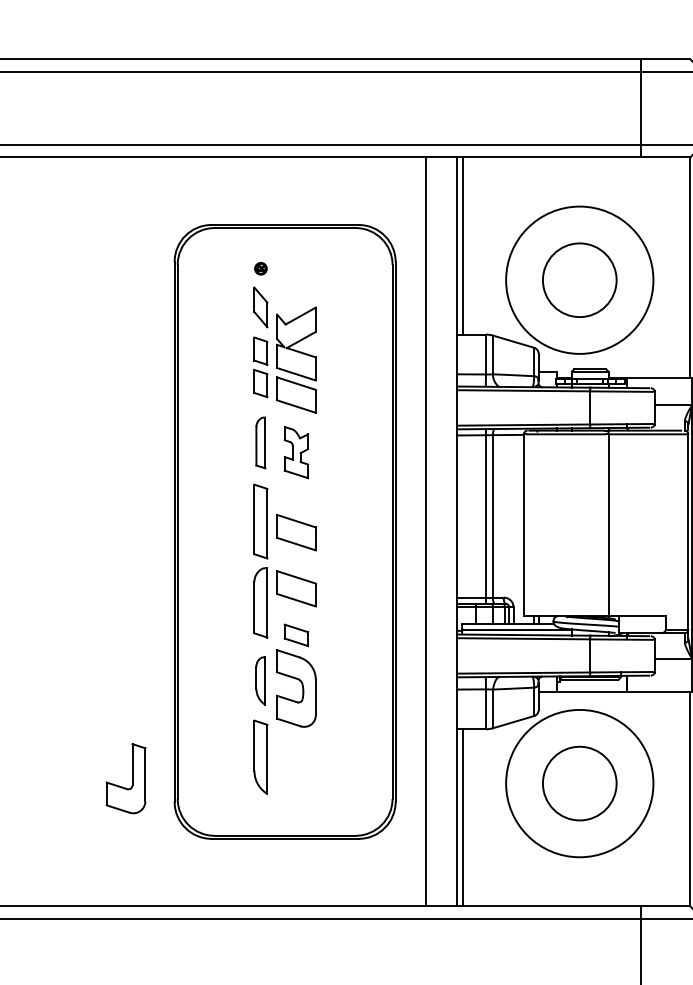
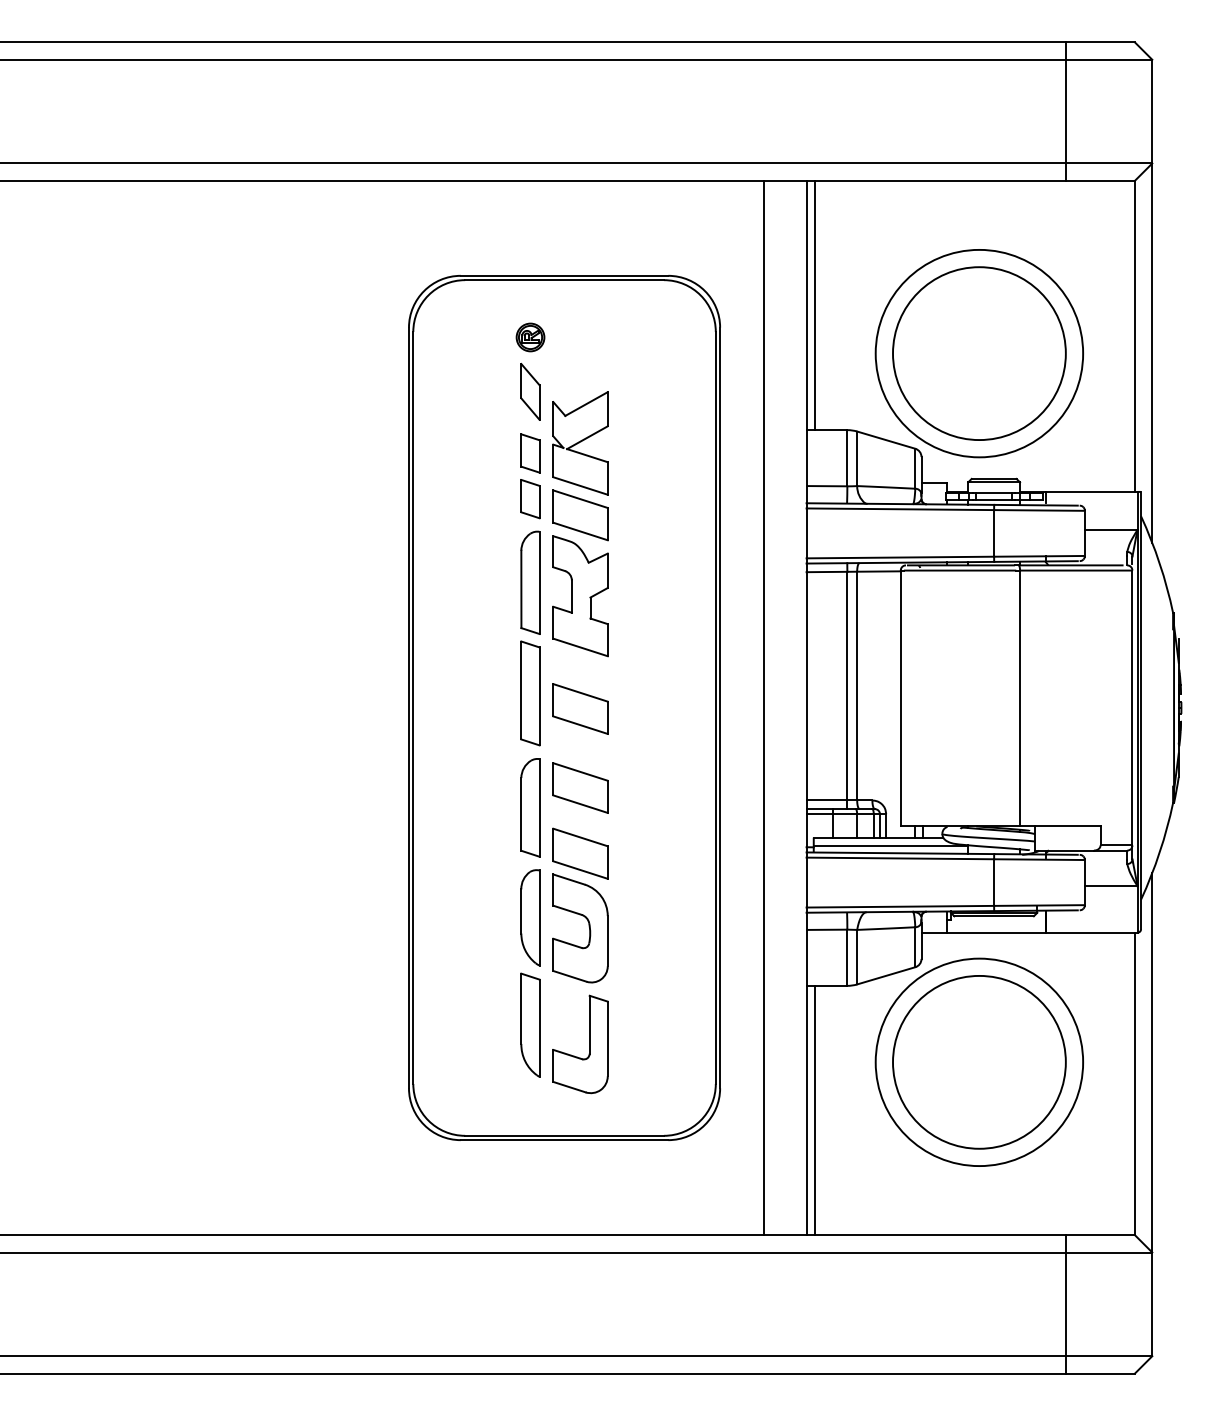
part: (260, 268) -> (530, 337), size x1.67
circle: (579, 280) -> (979, 353), size x1.67
part: (260, 442) -> (530, 582), size x1.43
part: (296, 452) -> (580, 596), size x1.67
part: (296, 635) -> (580, 853), size x1.67
part: (260, 680) -> (530, 917), size x1.43
part: (132, 778) -> (589, 1044), moved
circle: (579, 782) -> (979, 1061), size x1.67

